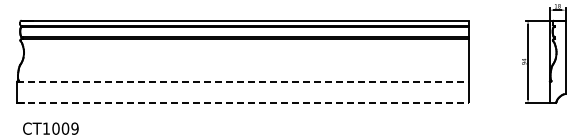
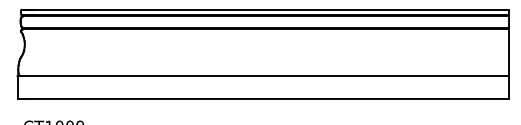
line: (243, 81) -> (263, 75), dashed -> solid
line: (243, 102) -> (263, 98), dashed -> solid

